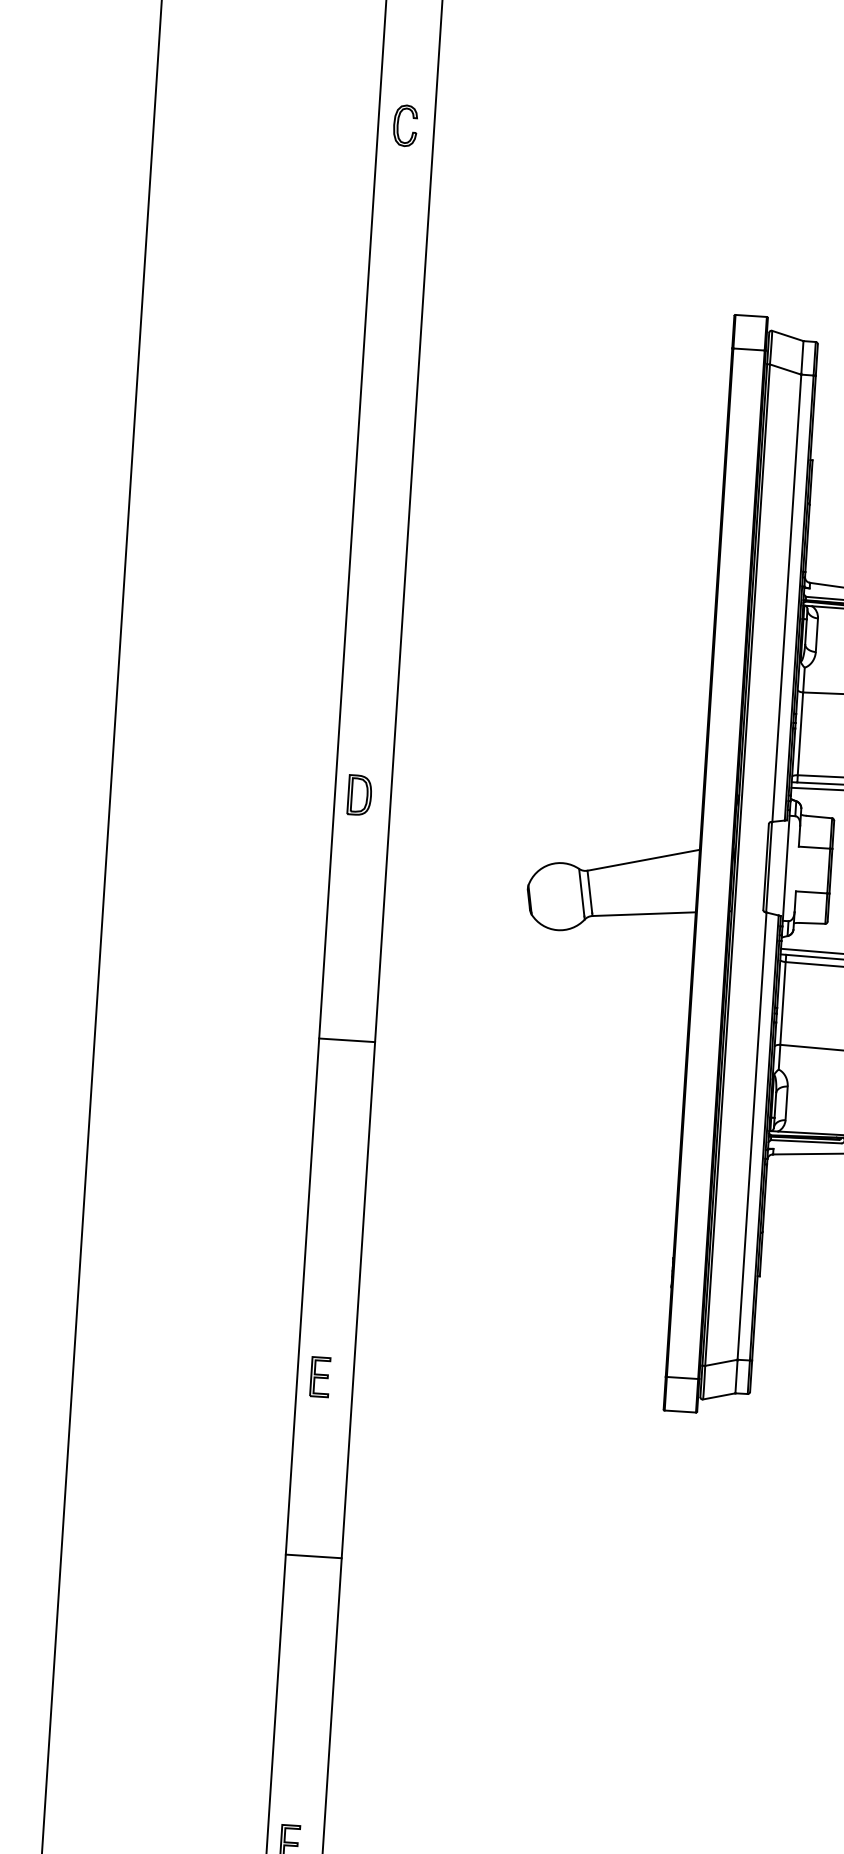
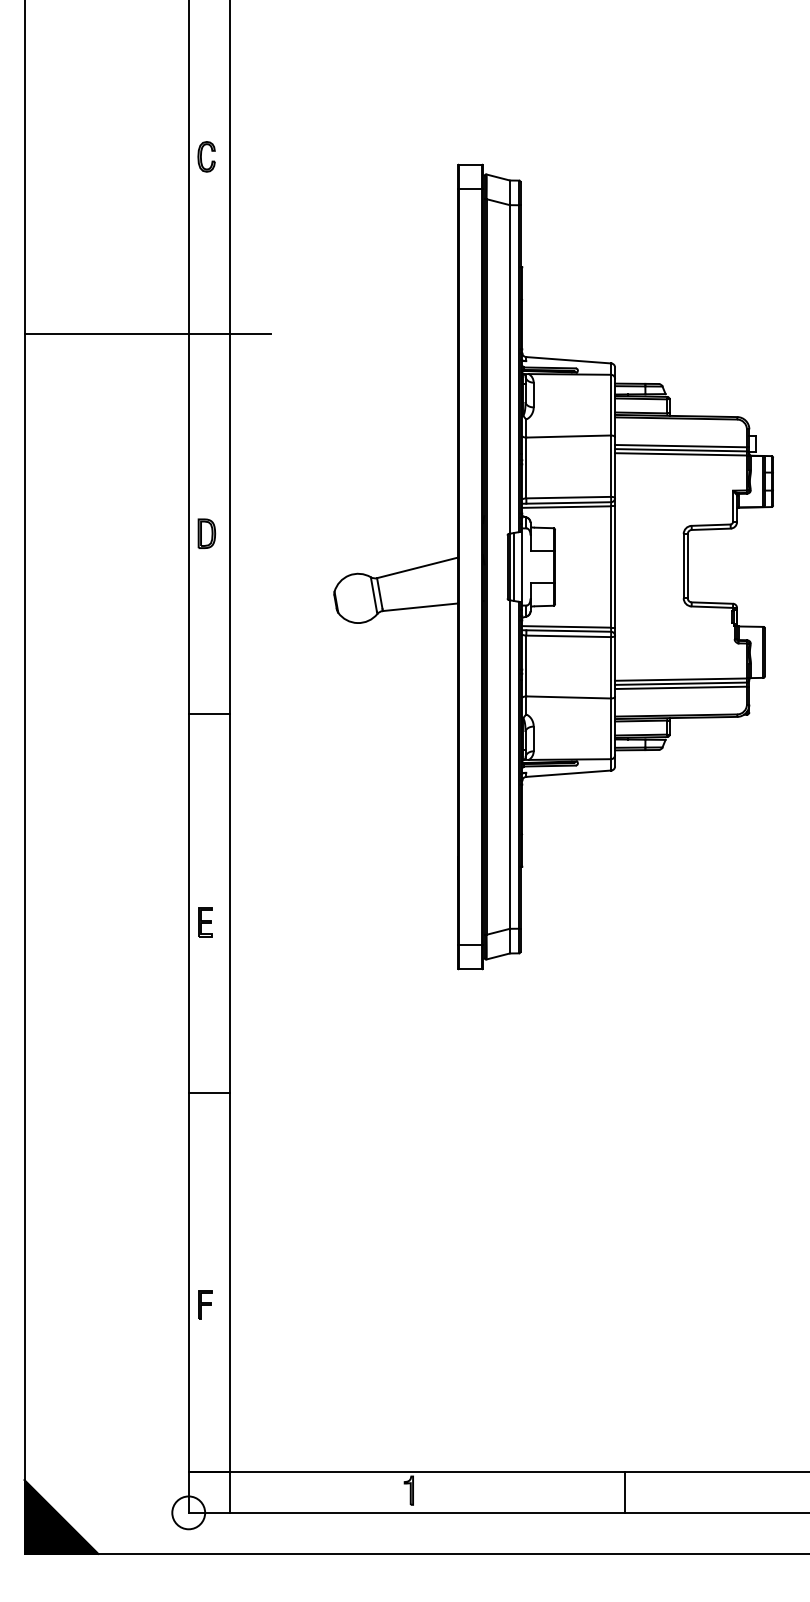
part: (405, 125) -> (206, 156), moved
line: (296, 518) -> (147, 334), added
line: (774, 866) -> (513, 566), added
part: (320, 1377) -> (205, 922), moved

